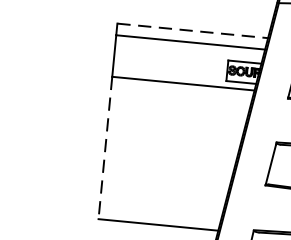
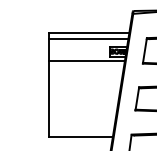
line: (193, 30) -> (89, 32), dashed -> solid
line: (105, 147) -> (49, 98), dashed -> solid

